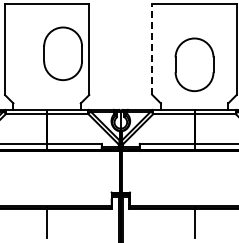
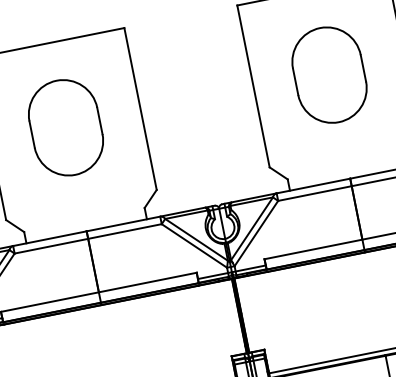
line: (152, 49) -> (253, 85), dashed -> solid
part: (62, 53) -> (64, 127), moved
part: (194, 64) -> (329, 74), moved

